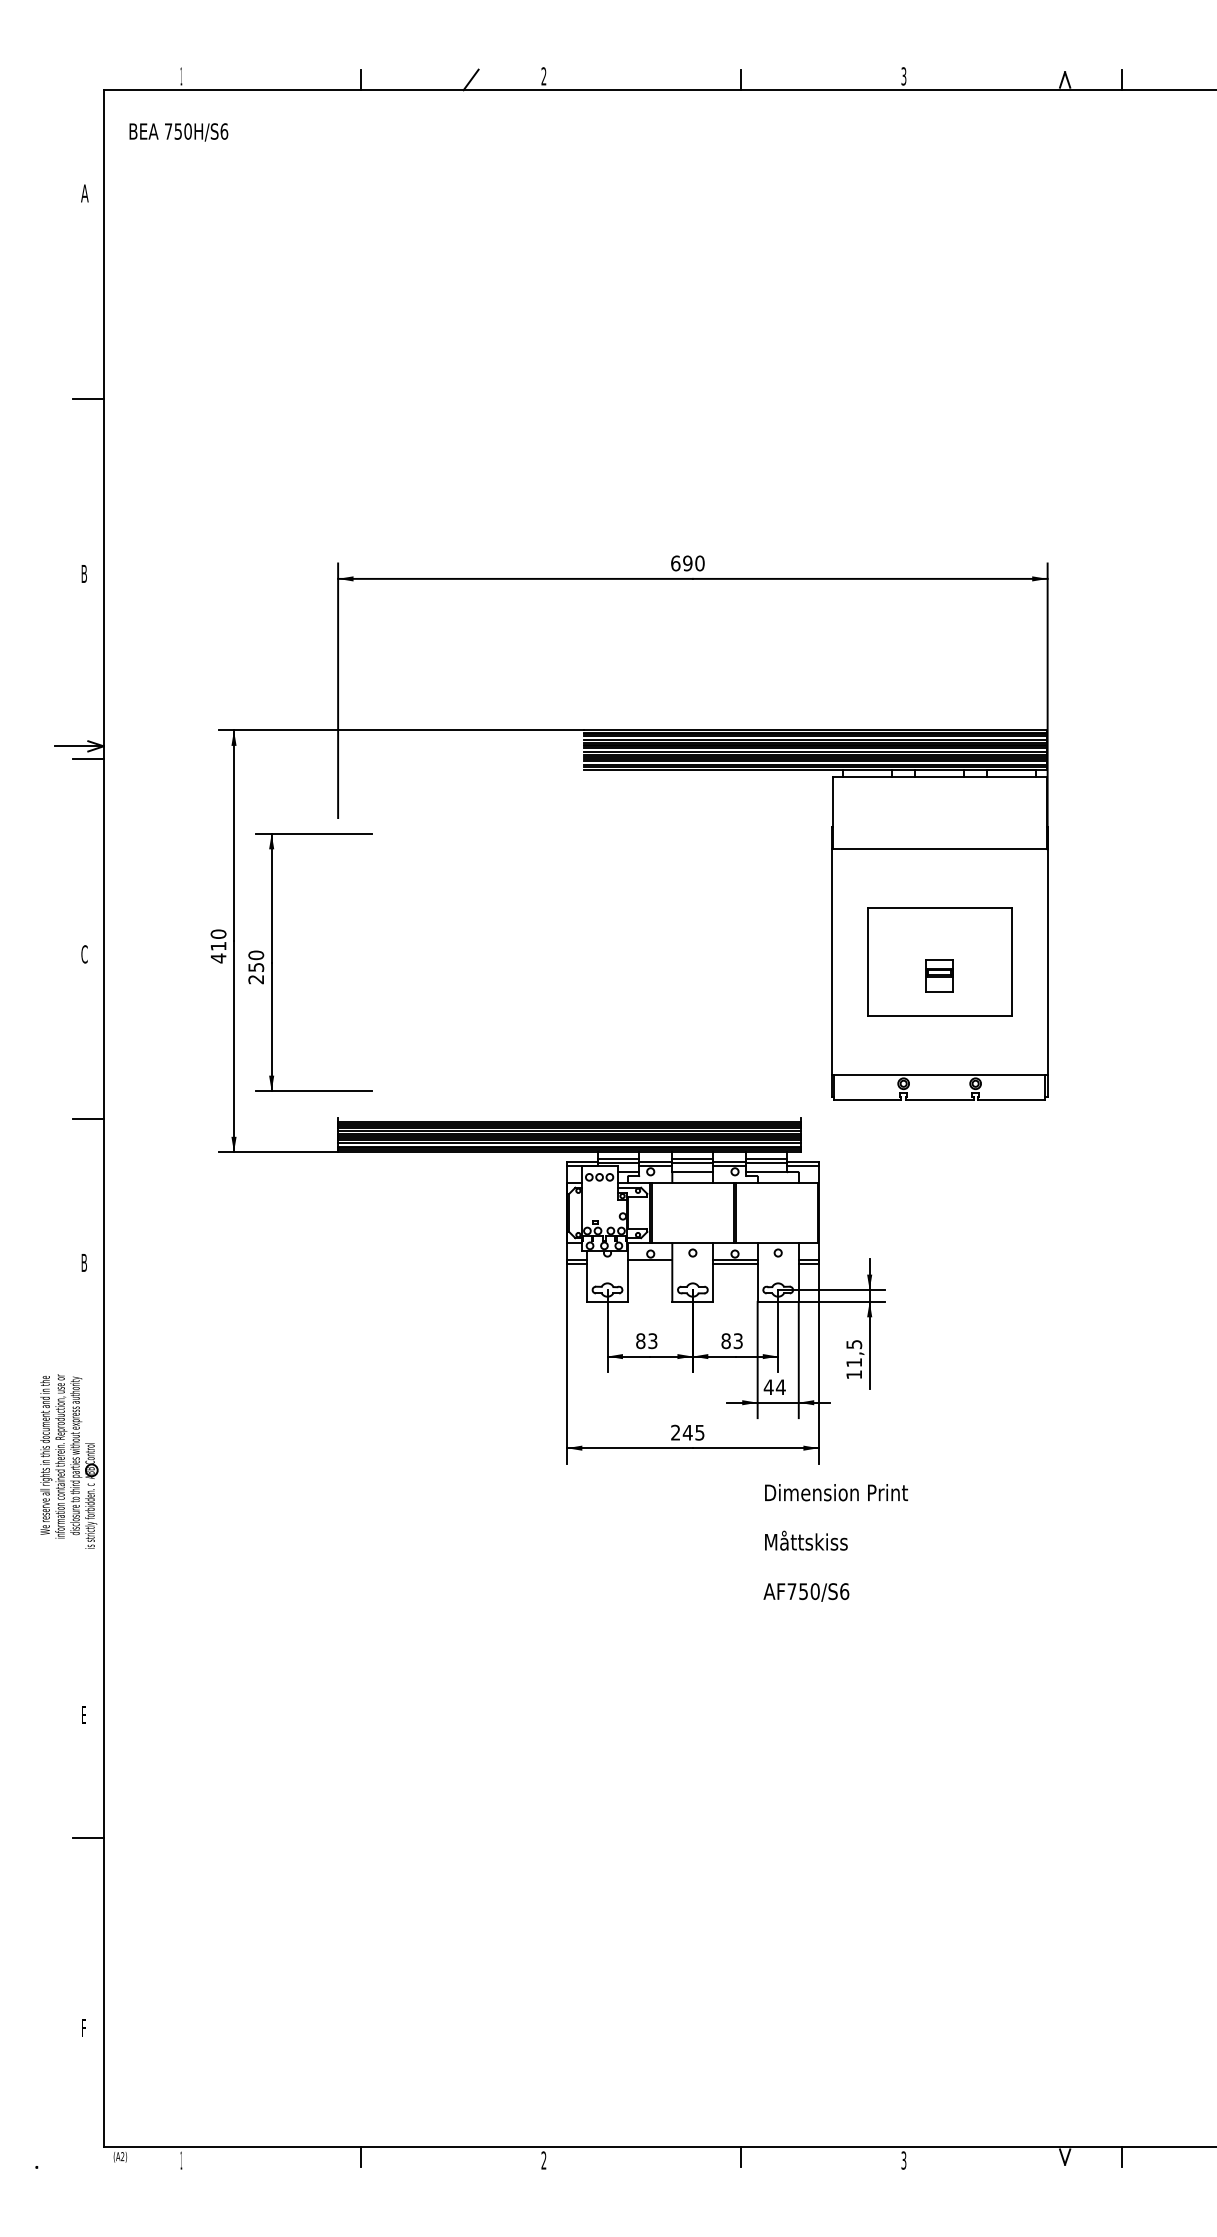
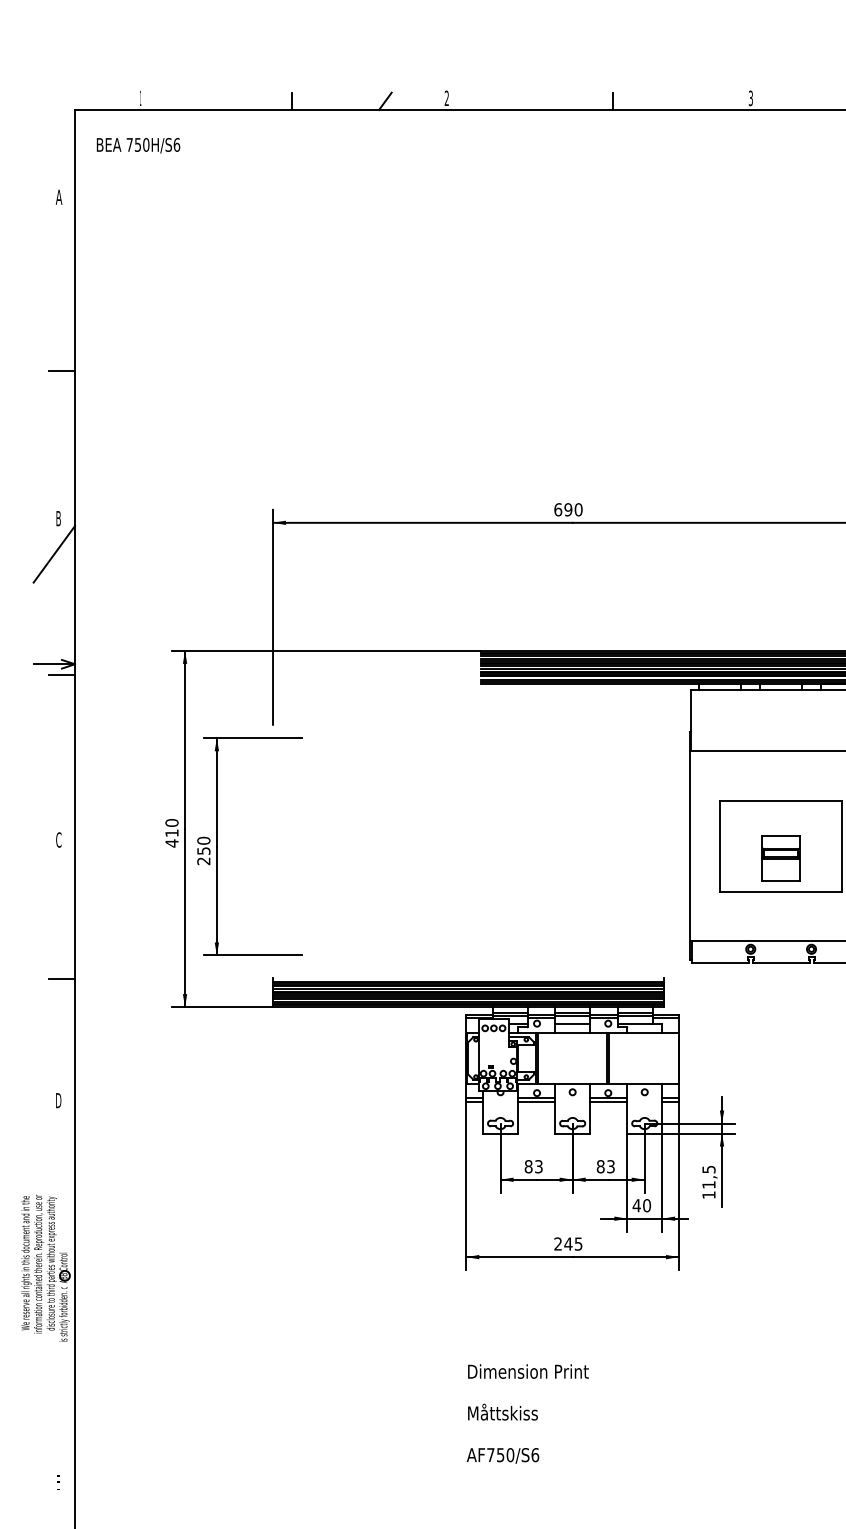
line: (78, 615) -> (53, 553), added
part: (939, 975) -> (780, 857), size x1.67
text: (84, 1262) -> (58, 1100), B -> D
line: (650, 1264) -> (536, 1101), added
text: (780, 1387) -> (646, 1205), 44 -> 40
text: (835, 1542) -> (527, 1413), moved

